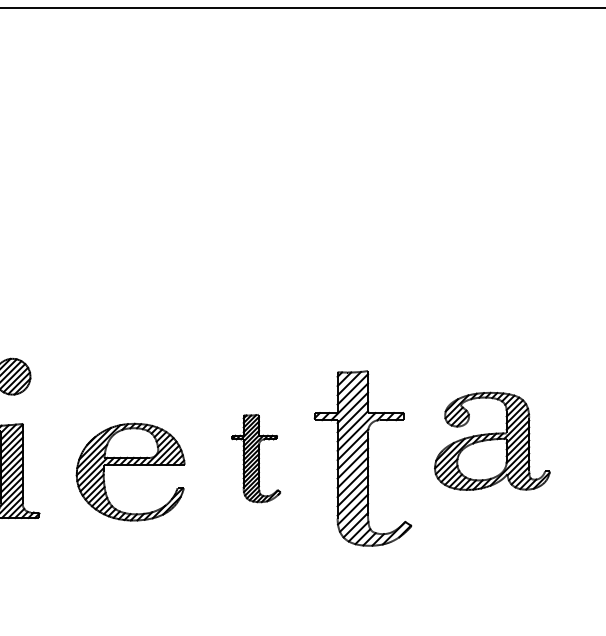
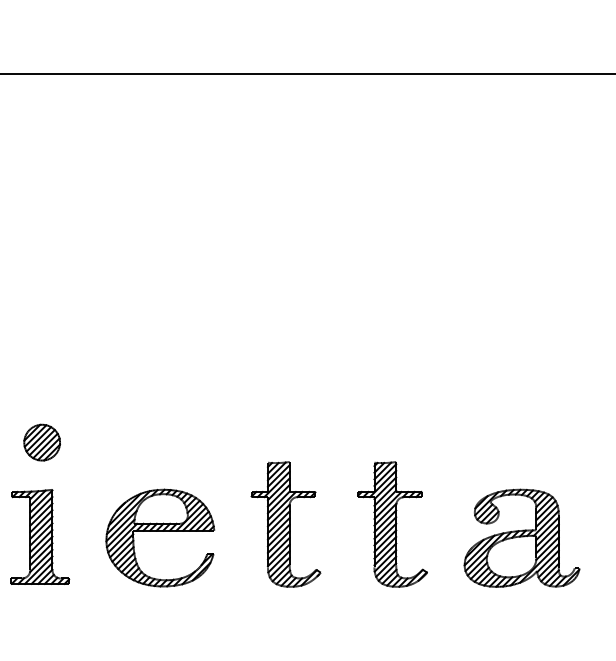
part: (491, 440) -> (521, 537), moved
part: (255, 458) -> (285, 524), size x1.43
part: (362, 458) -> (392, 524), size x0.71

